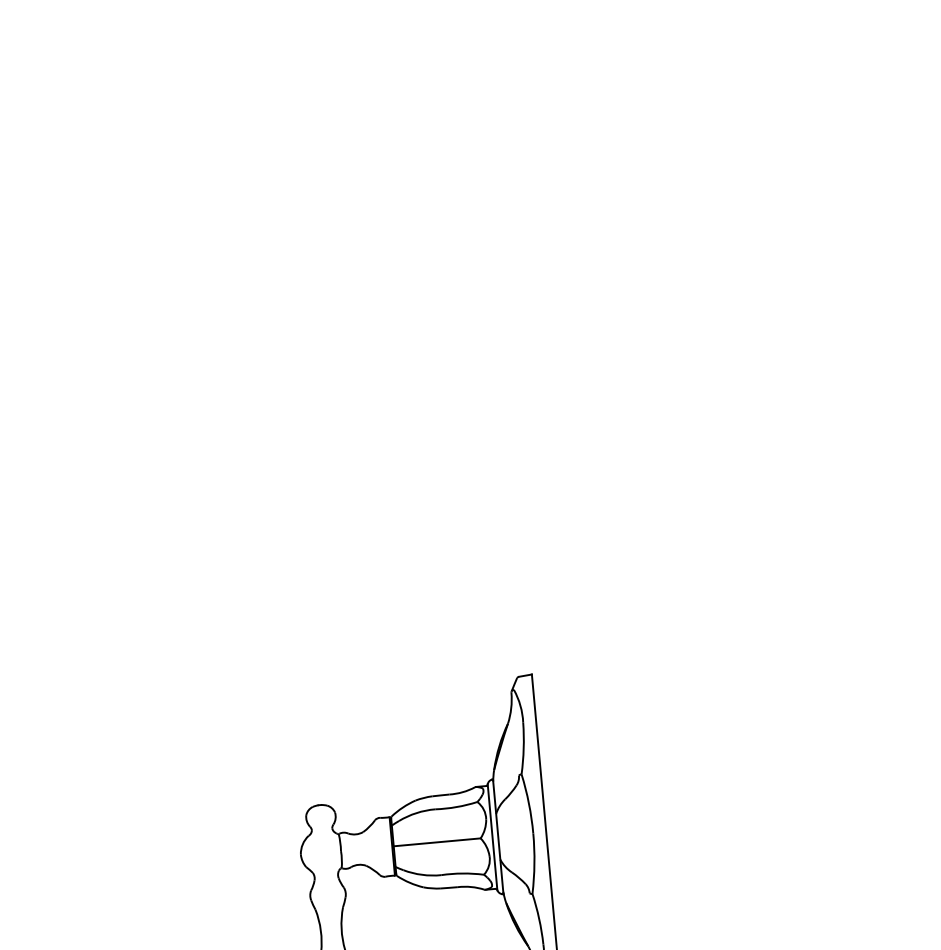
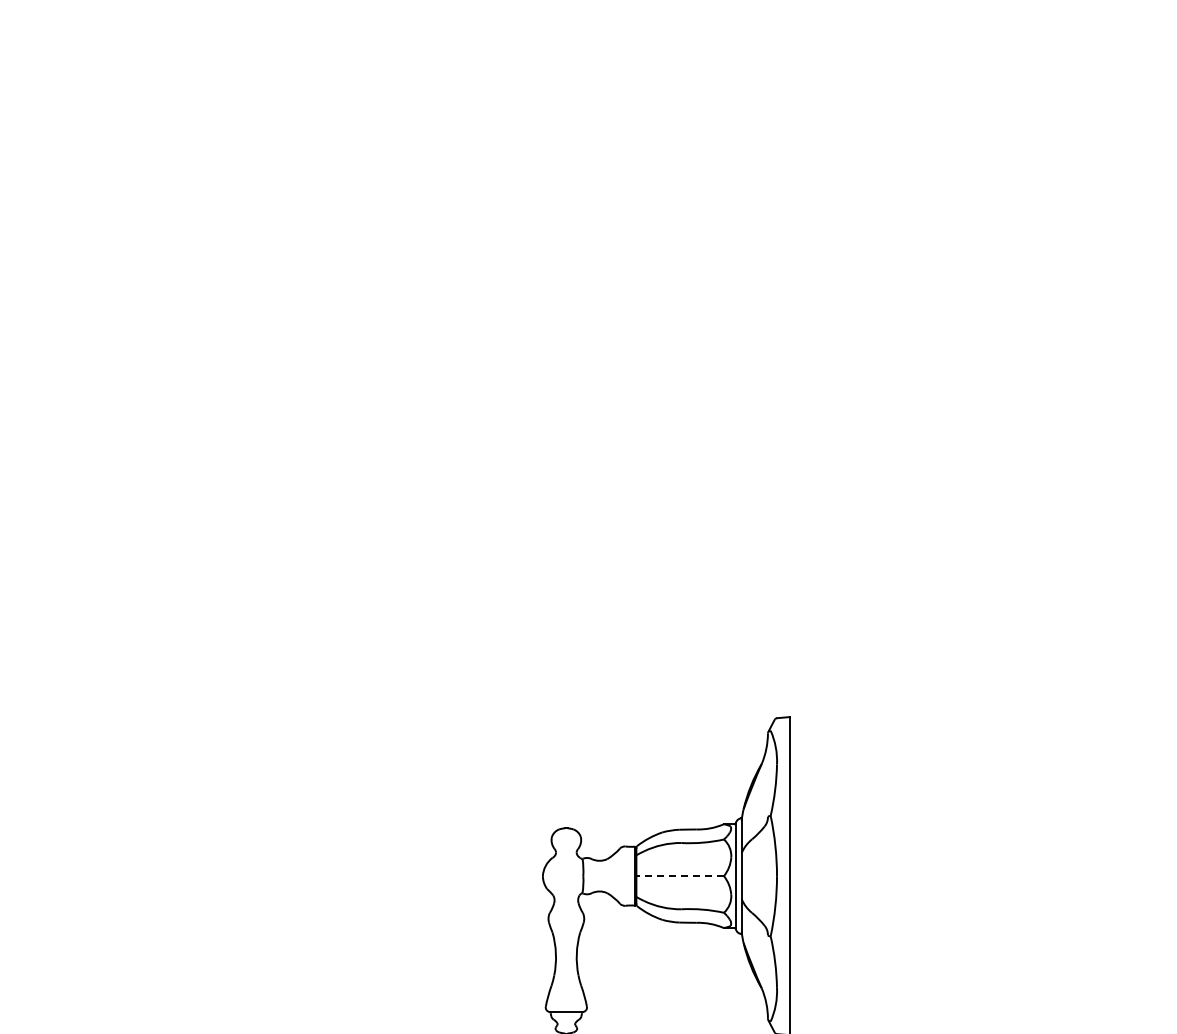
line: (437, 842) -> (680, 876), solid -> dashed

